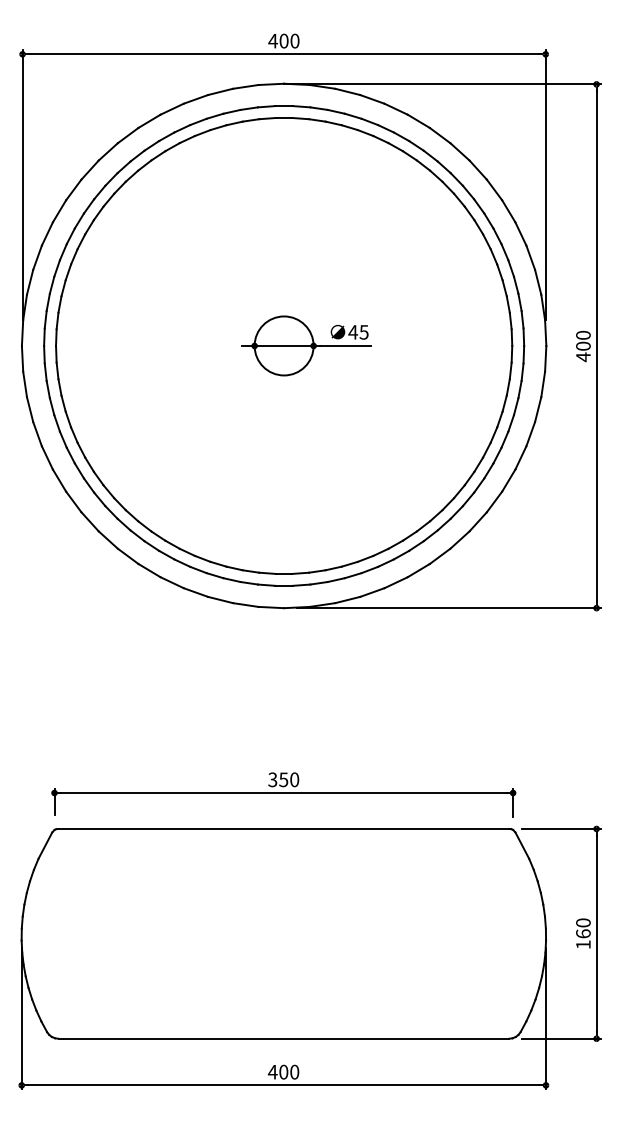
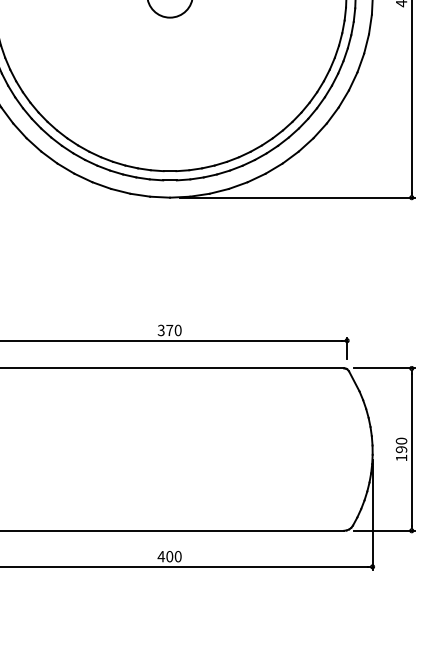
text: (283, 779) -> (169, 330), 350 -> 370
text: (583, 933) -> (401, 449), 160 -> 190

